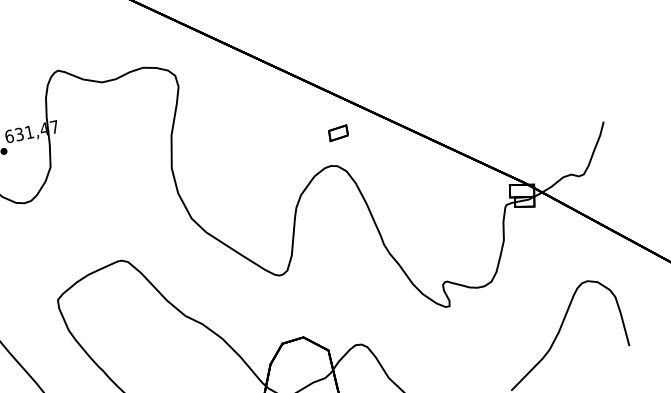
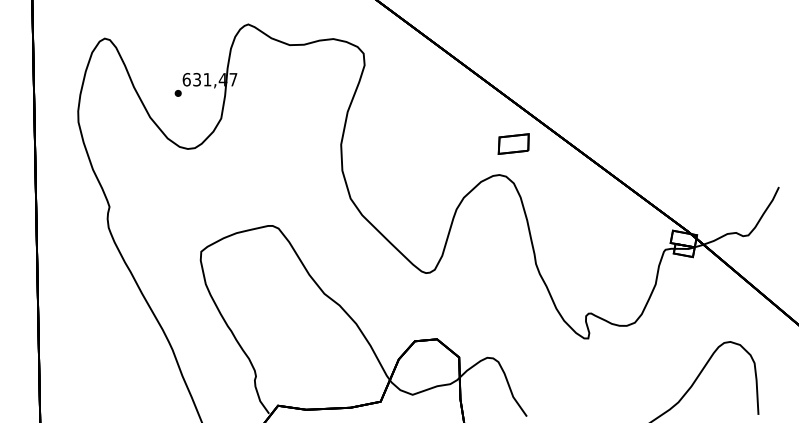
part: (338, 132) -> (513, 143), size x1.6

